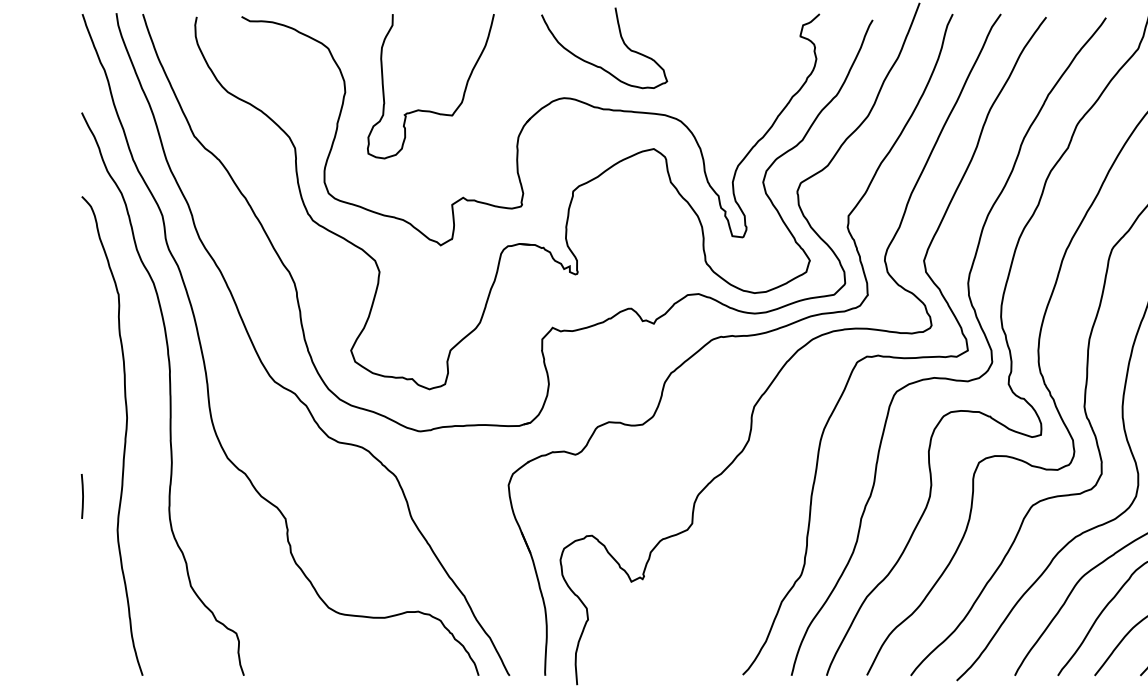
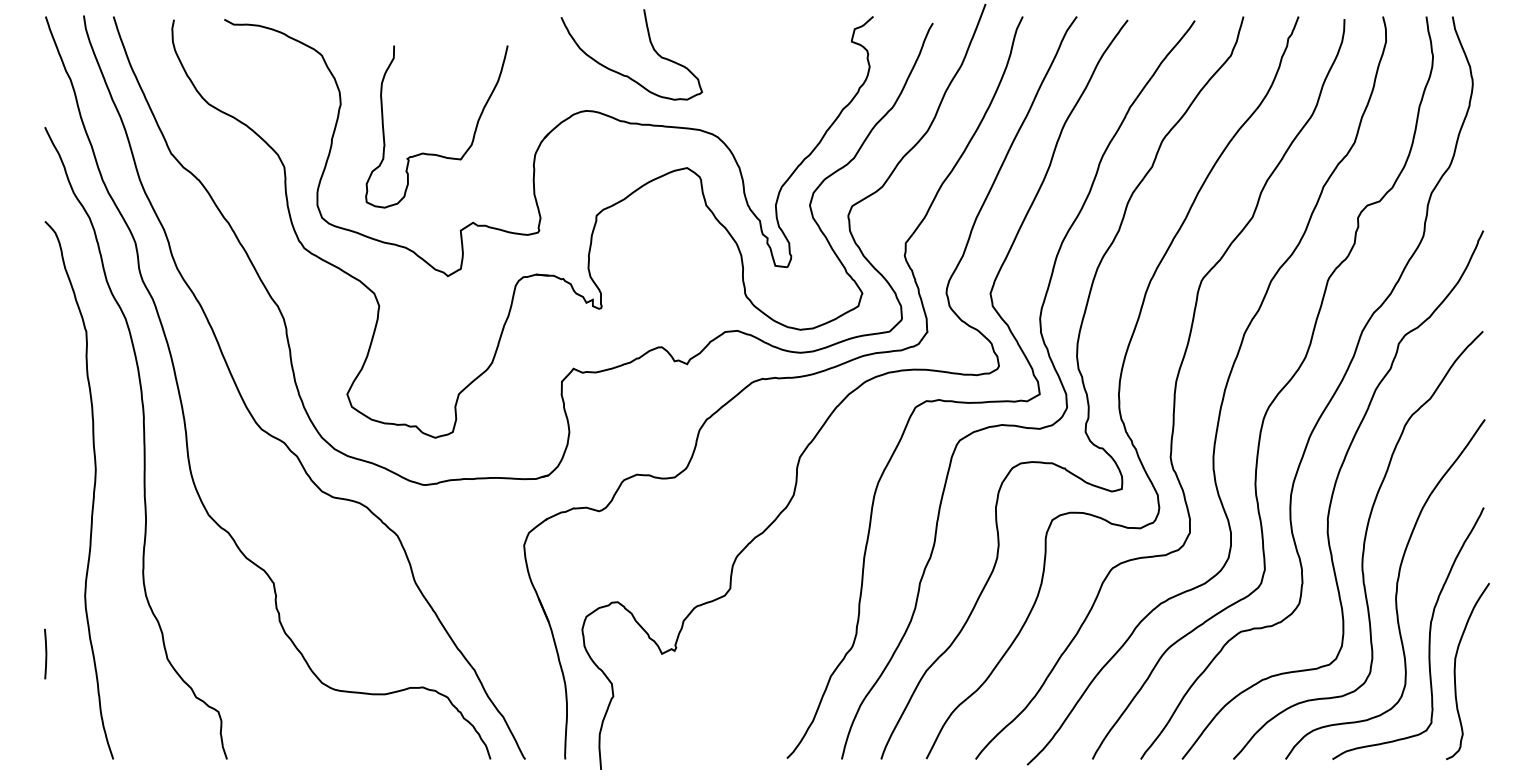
curve: (428, 110) -> (434, 153), moved
line: (82, 495) -> (45, 653), moved

